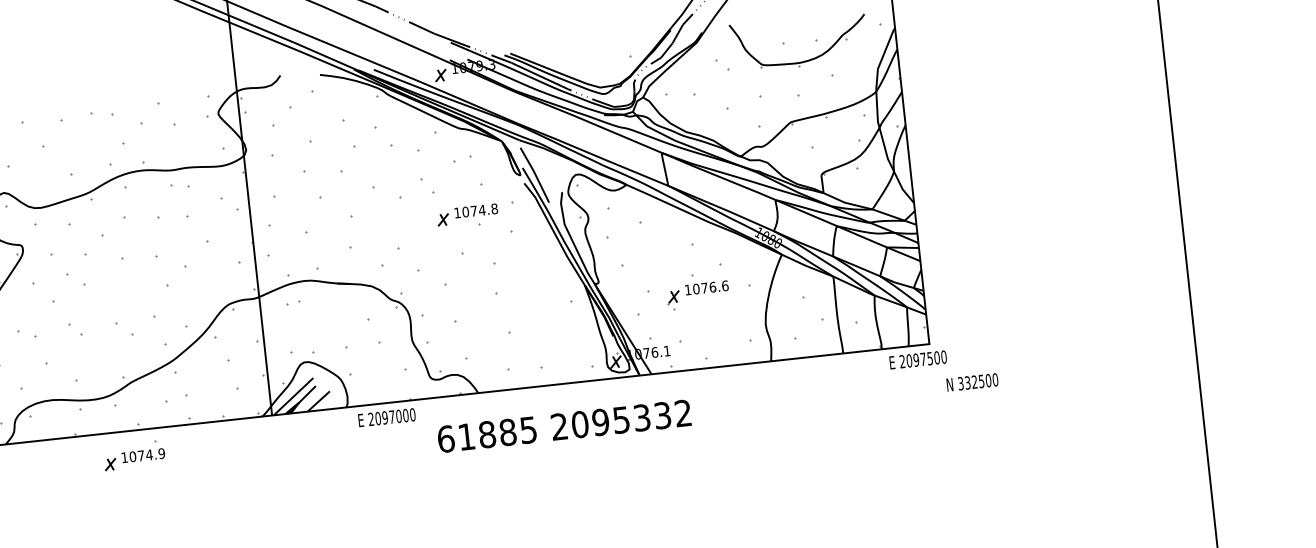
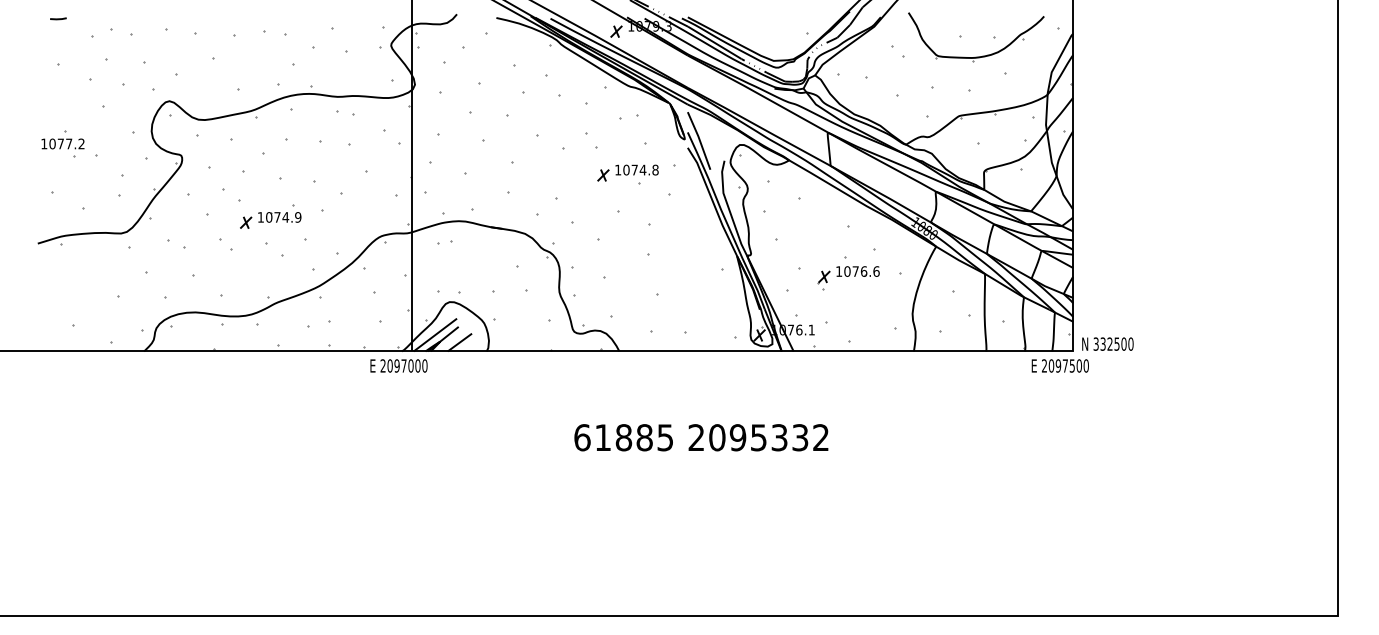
text: (972, 381) -> (1107, 343), moved
text: (386, 417) -> (398, 365), moved
text: (564, 426) -> (701, 437), moved
part: (134, 455) -> (270, 216), moved

